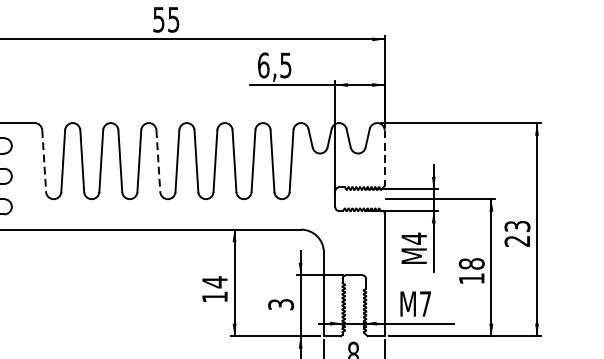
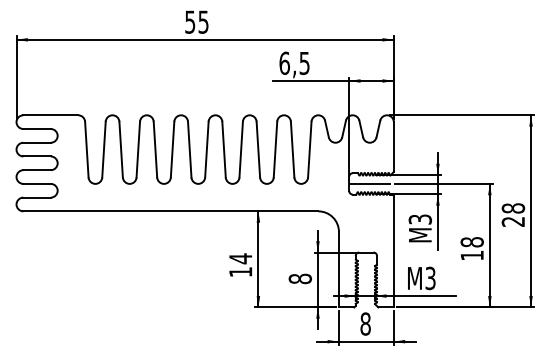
line: (384, 158) -> (393, 147), dashed -> solid
line: (43, 161) -> (86, 149), dashed -> solid
line: (158, 161) -> (189, 149), dashed -> solid
line: (358, 198) -> (370, 183), added
text: (516, 226) -> (512, 208), 23 -> 28
text: (414, 238) -> (420, 219), M4 -> M3
text: (280, 304) -> (299, 278), 3 -> 8
text: (425, 304) -> (430, 278), M7 -> M3

